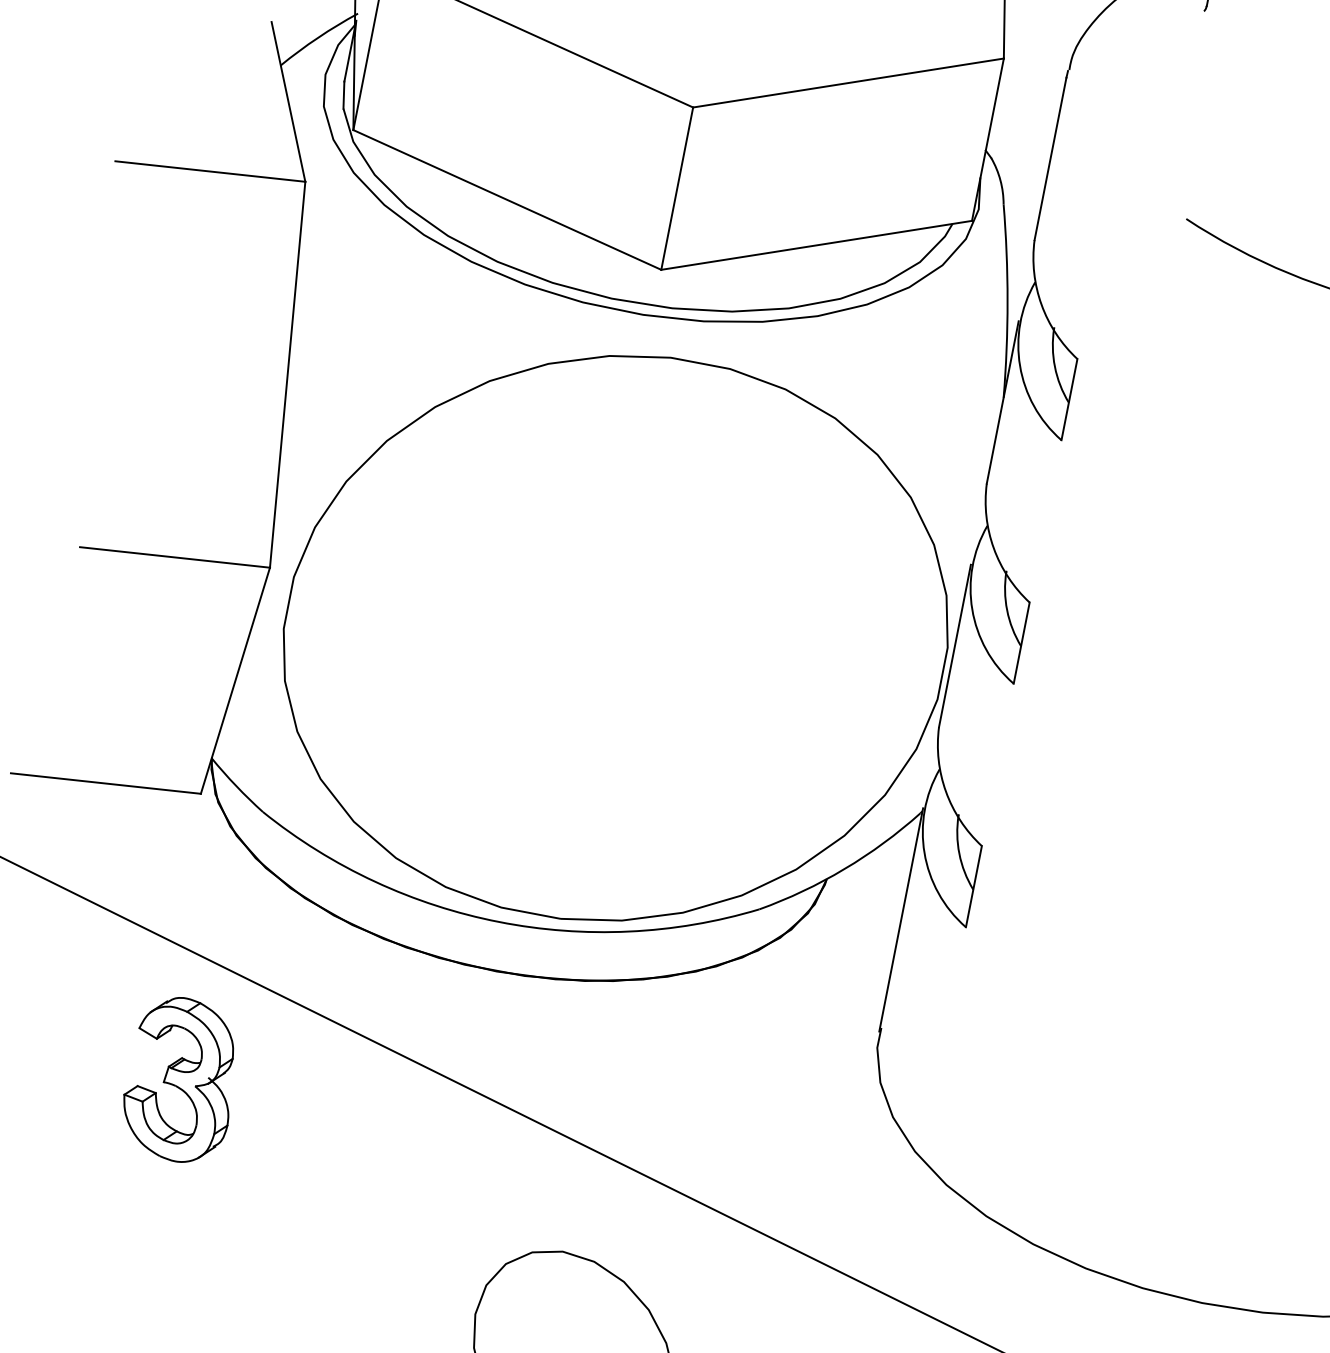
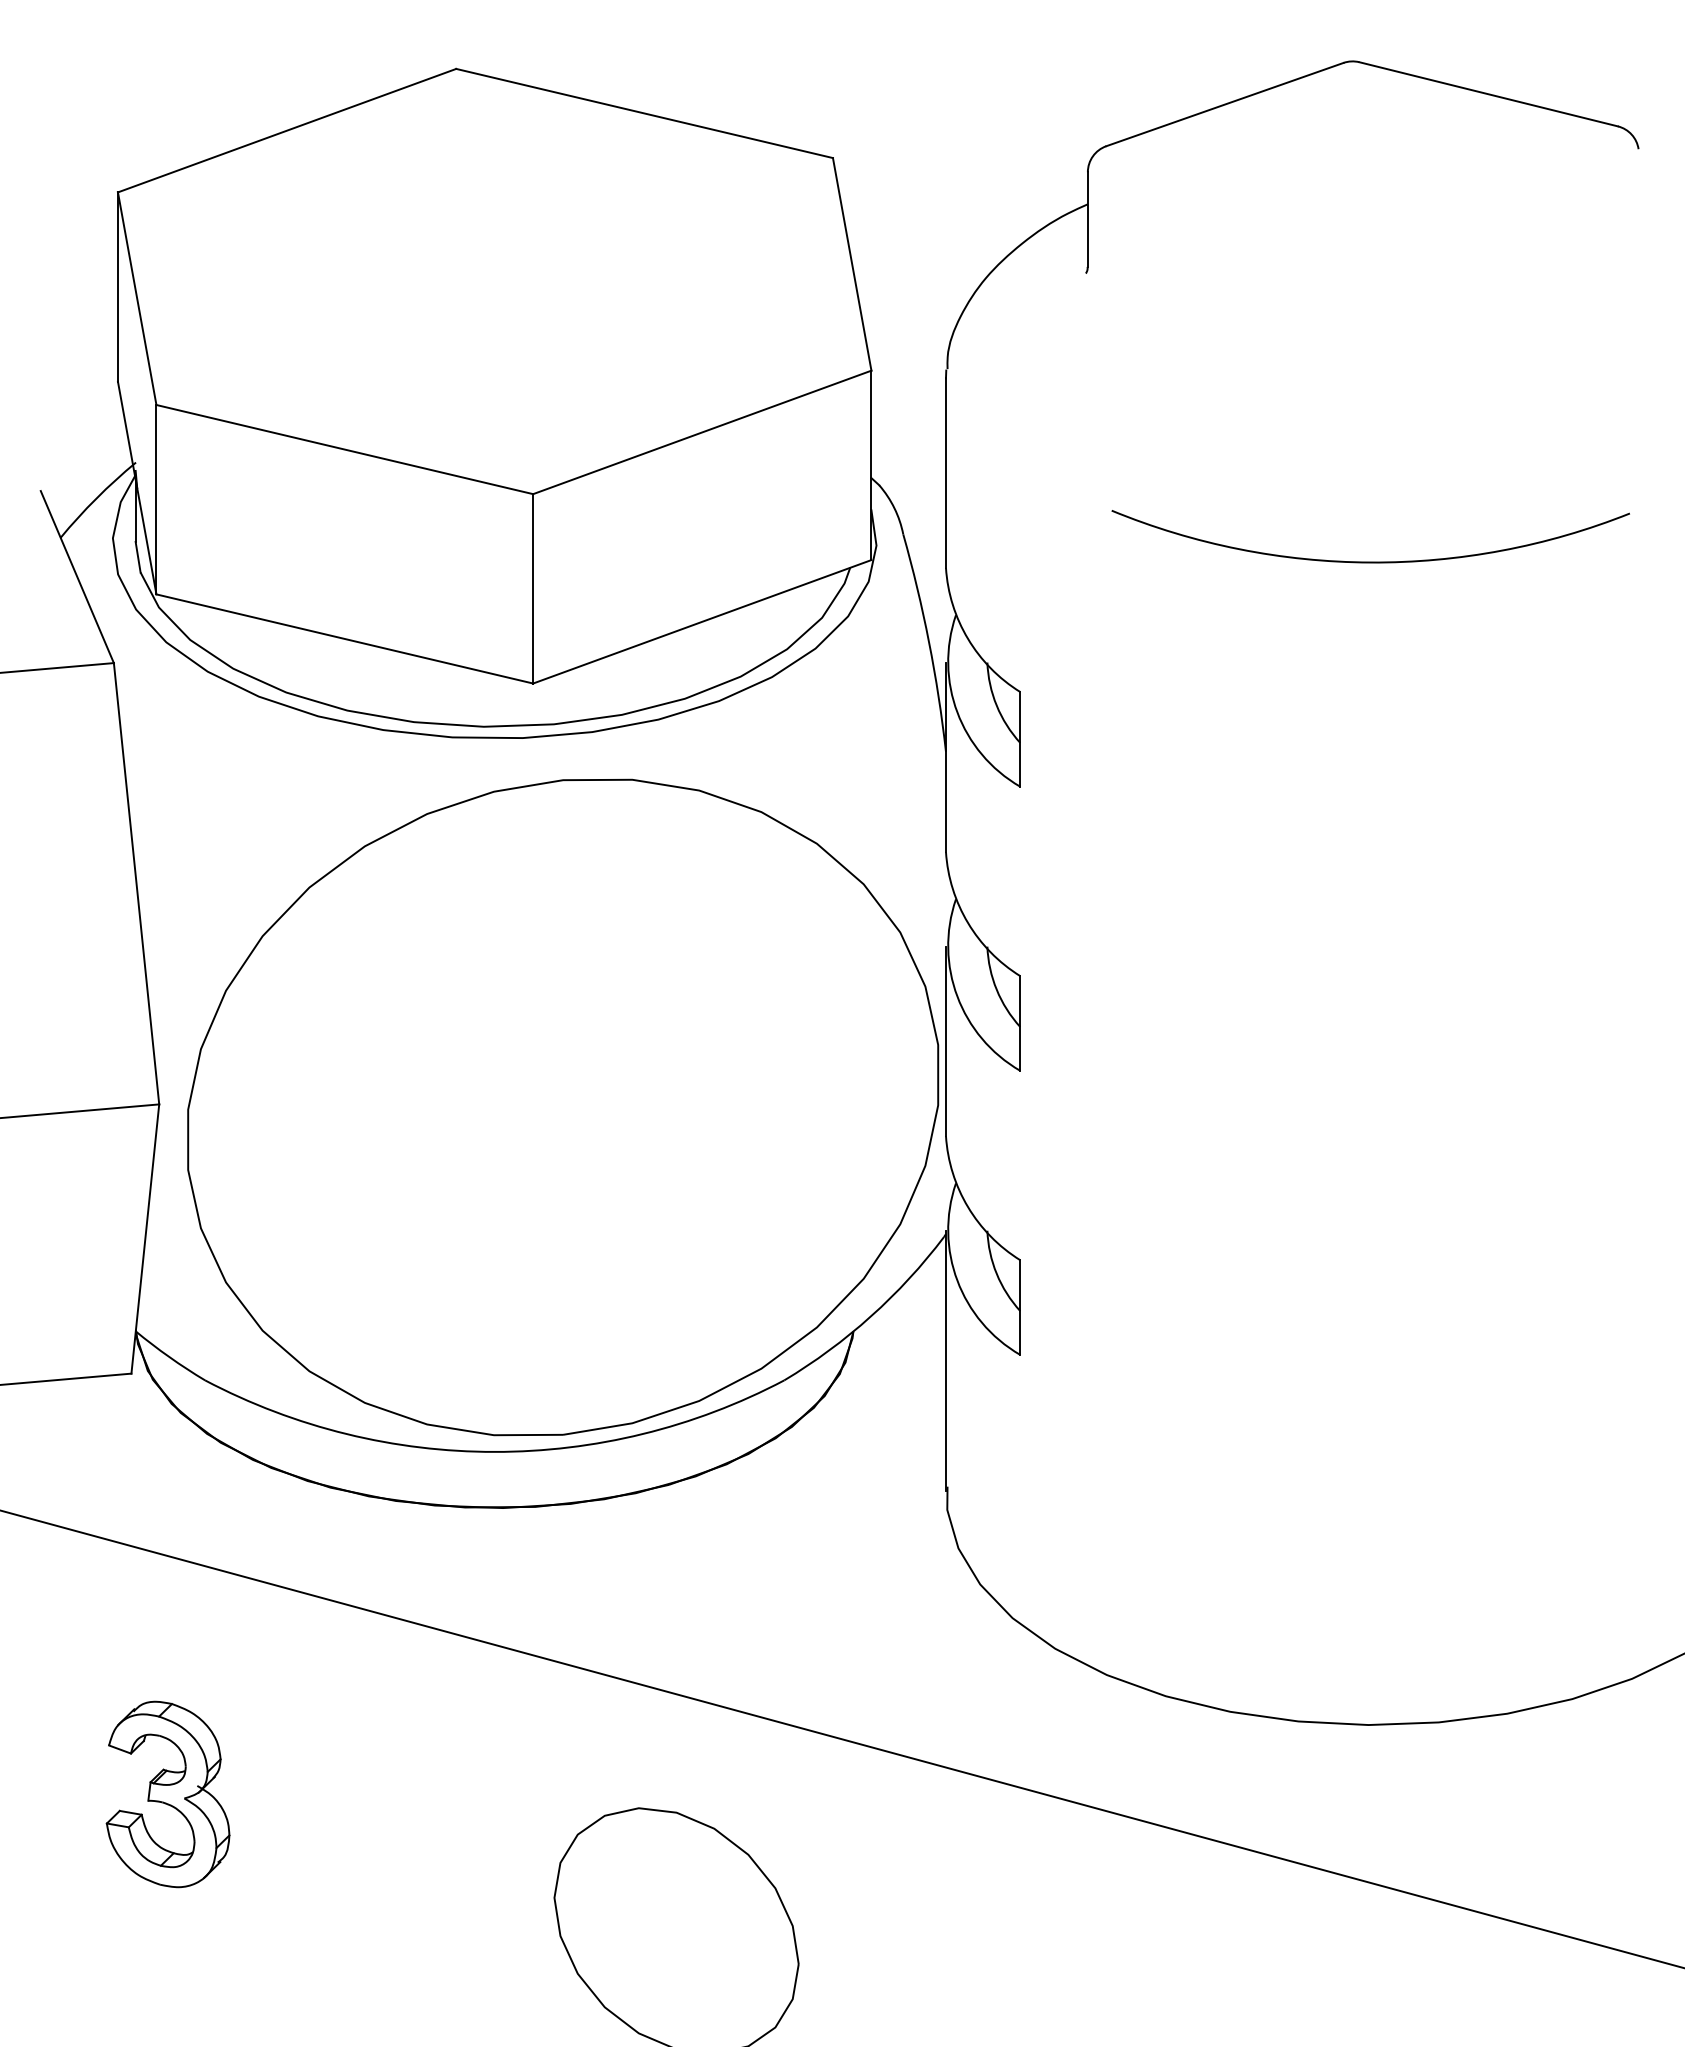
part: (181, 1080) -> (167, 1794), moved

